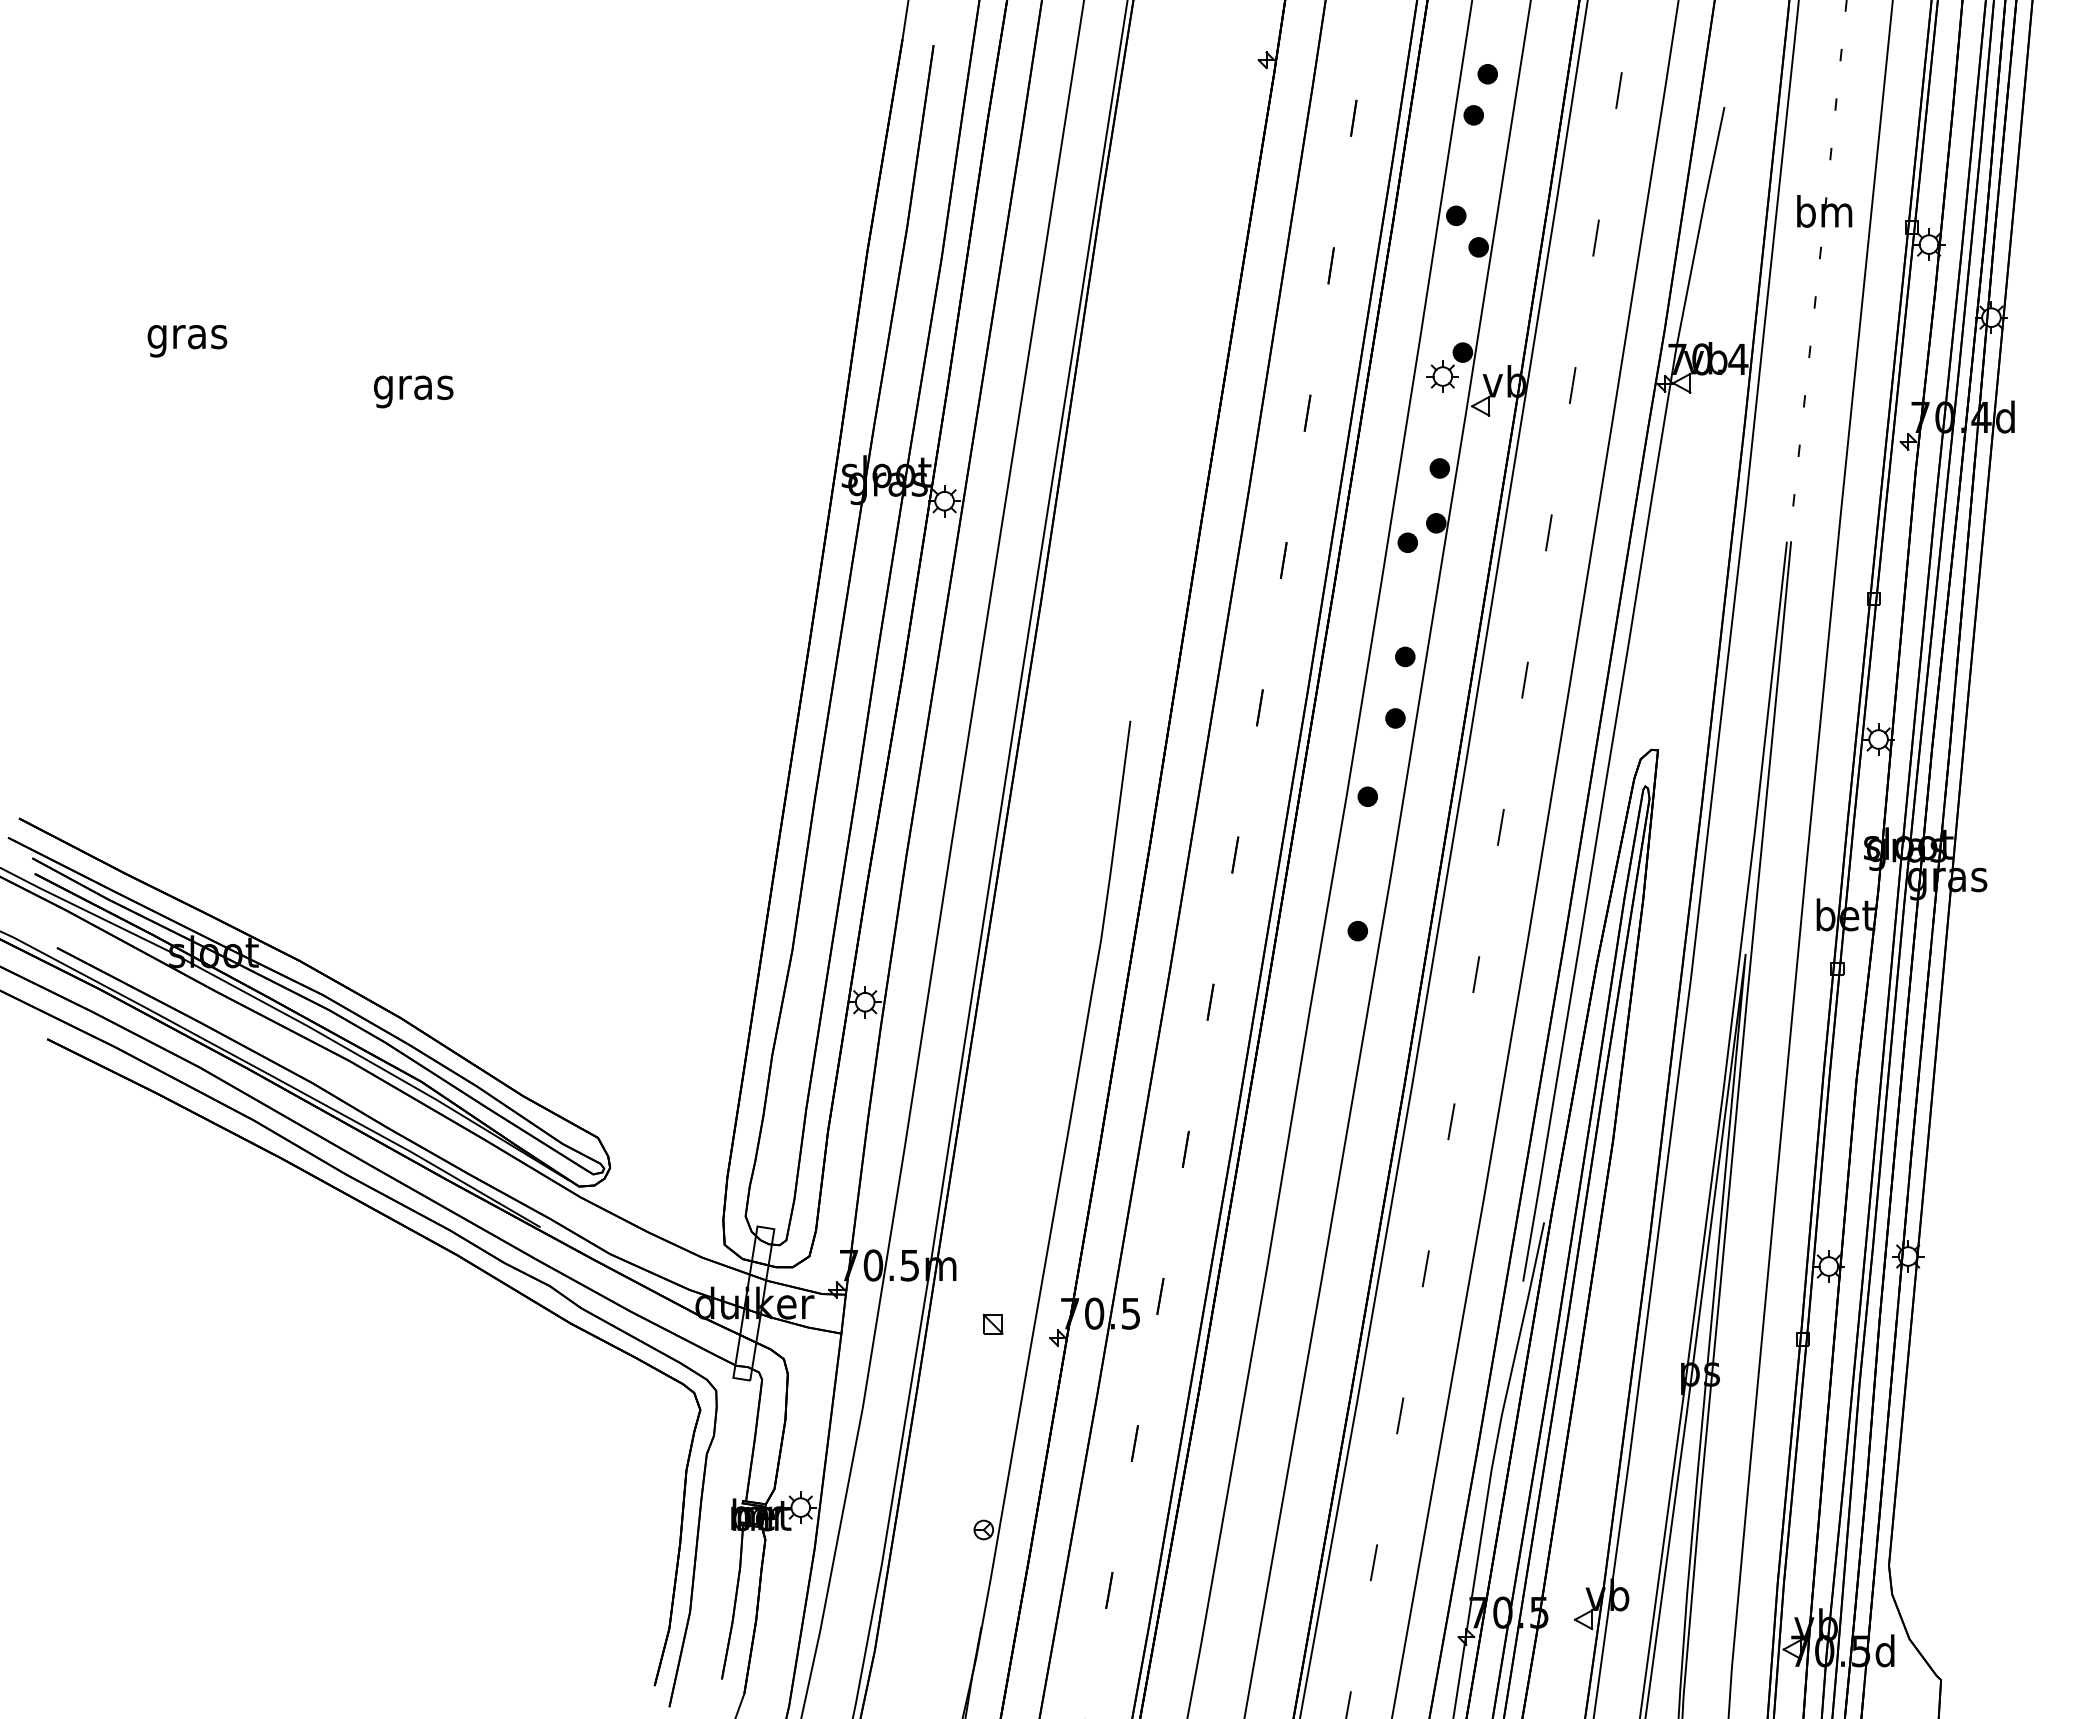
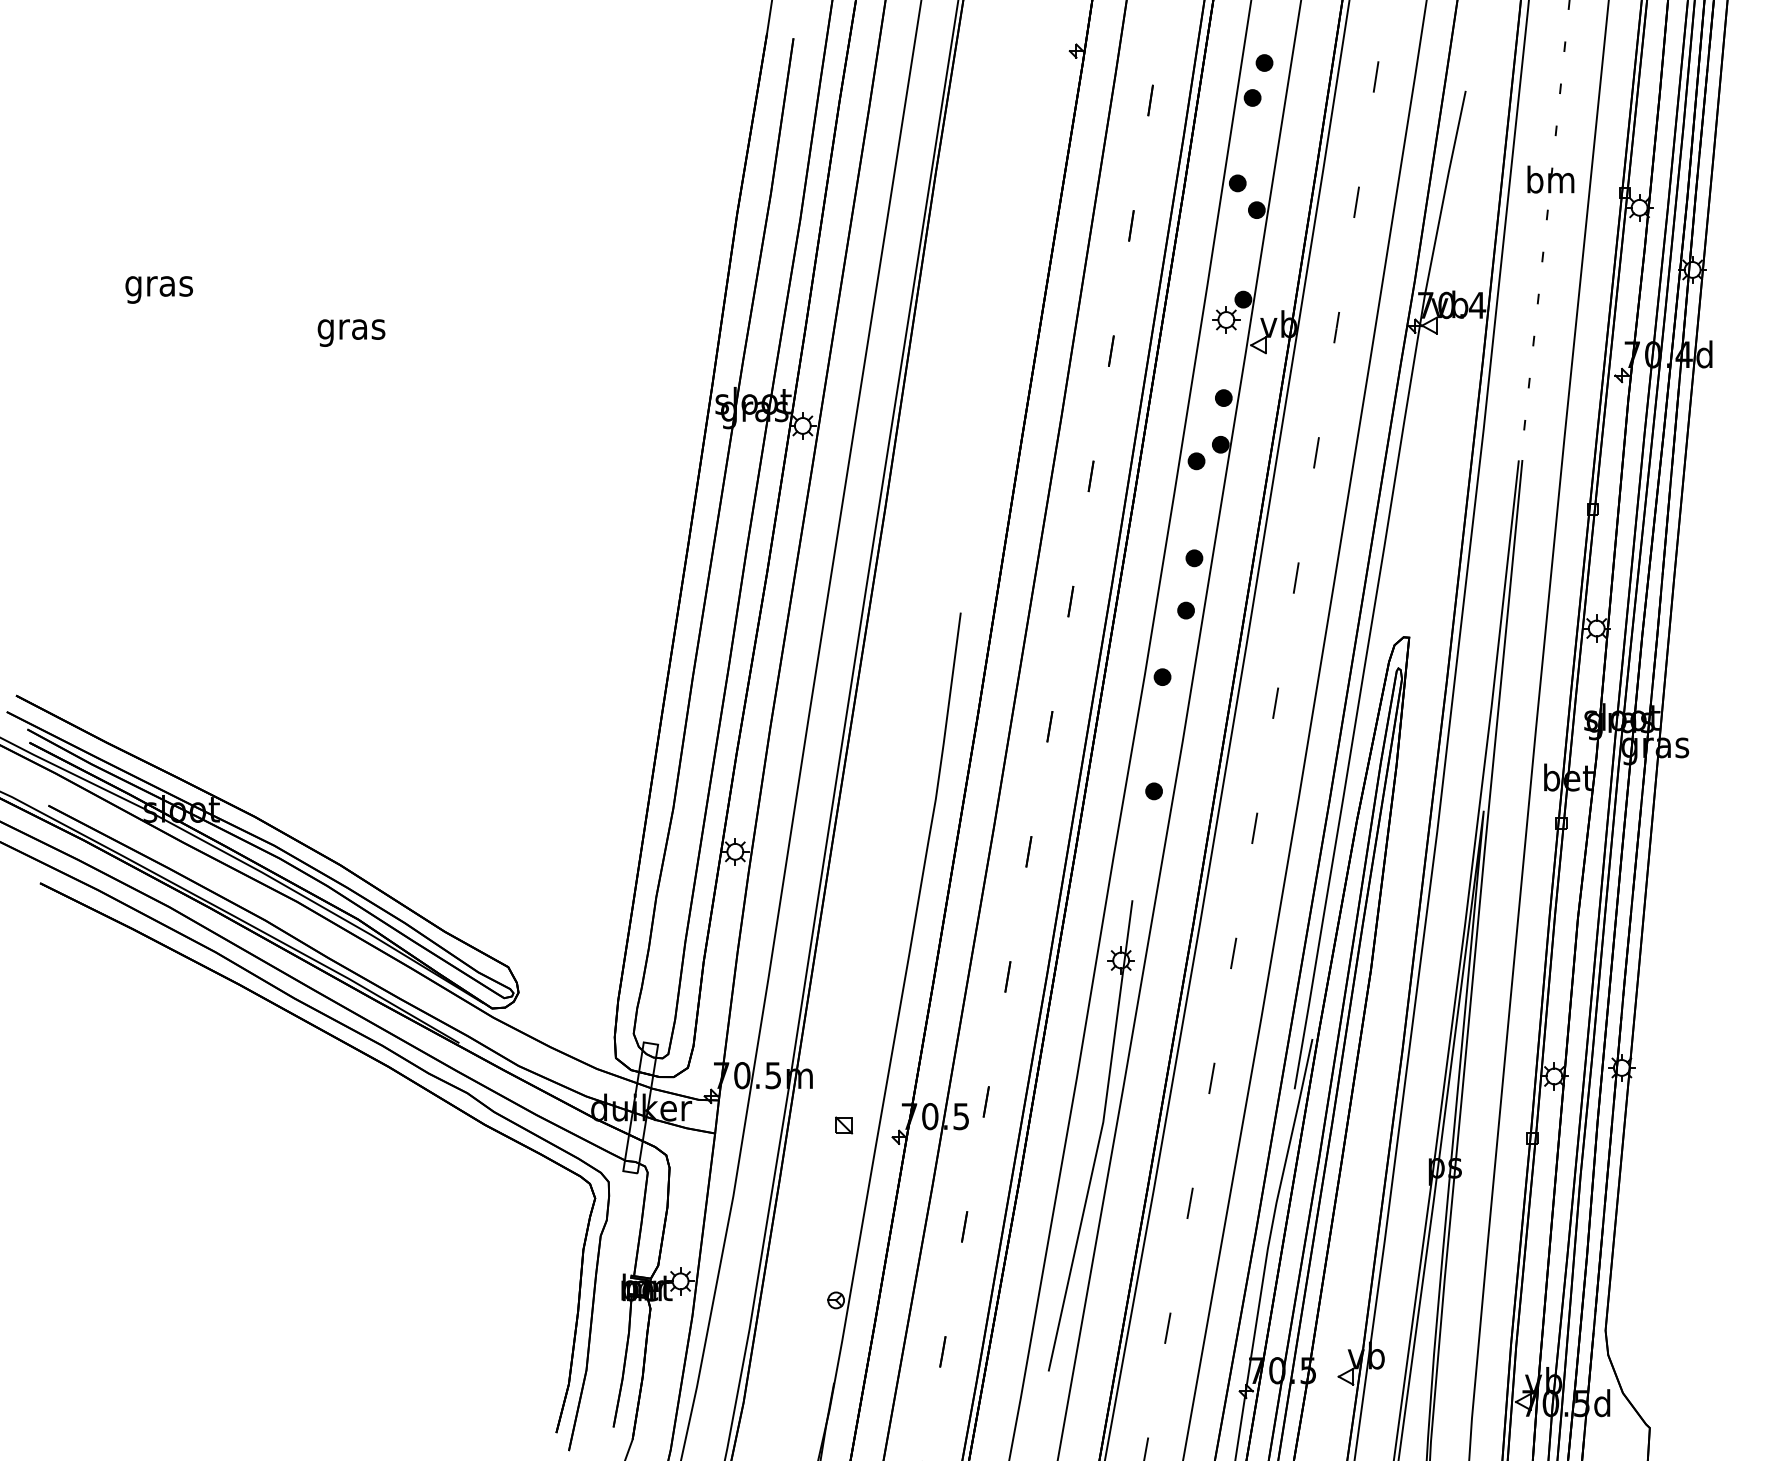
part: (1292, 1340) -> (1098, 1139), added

